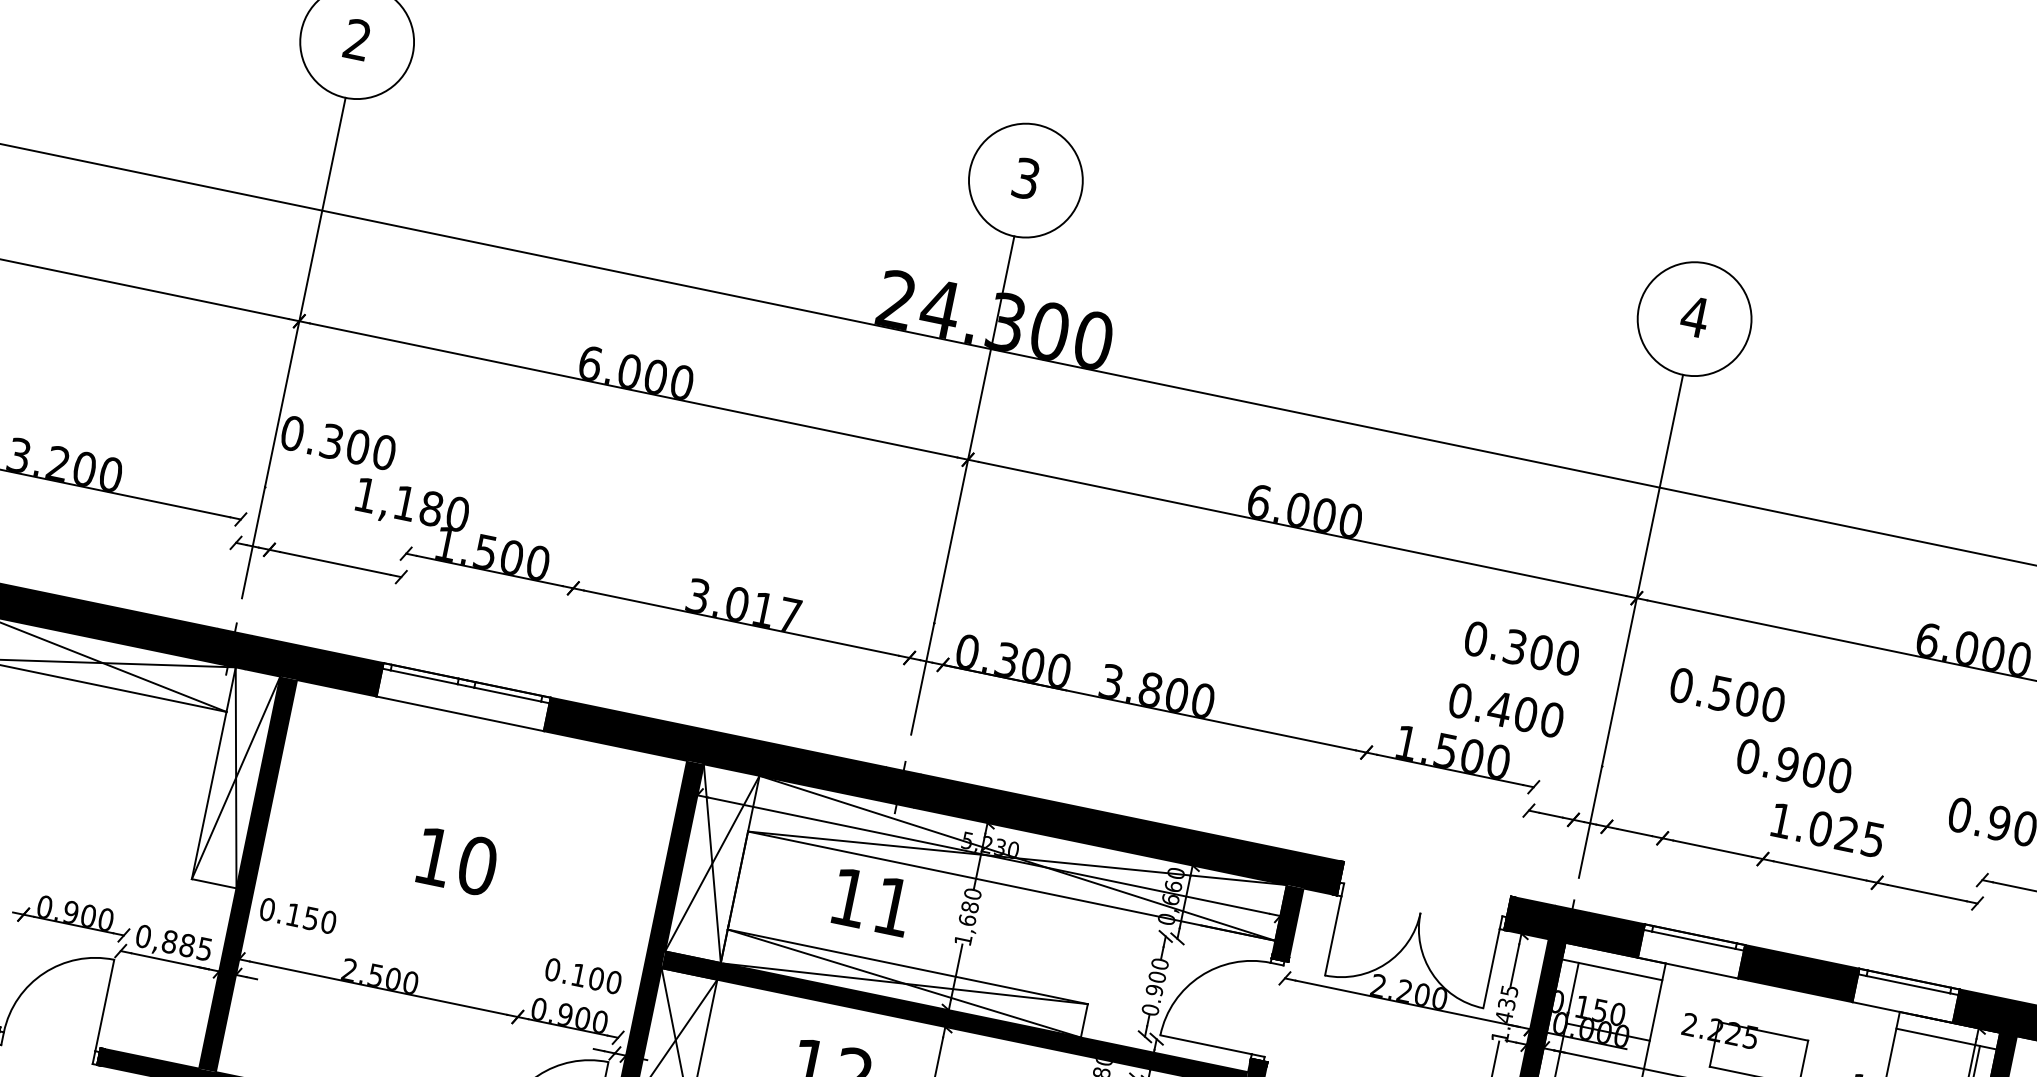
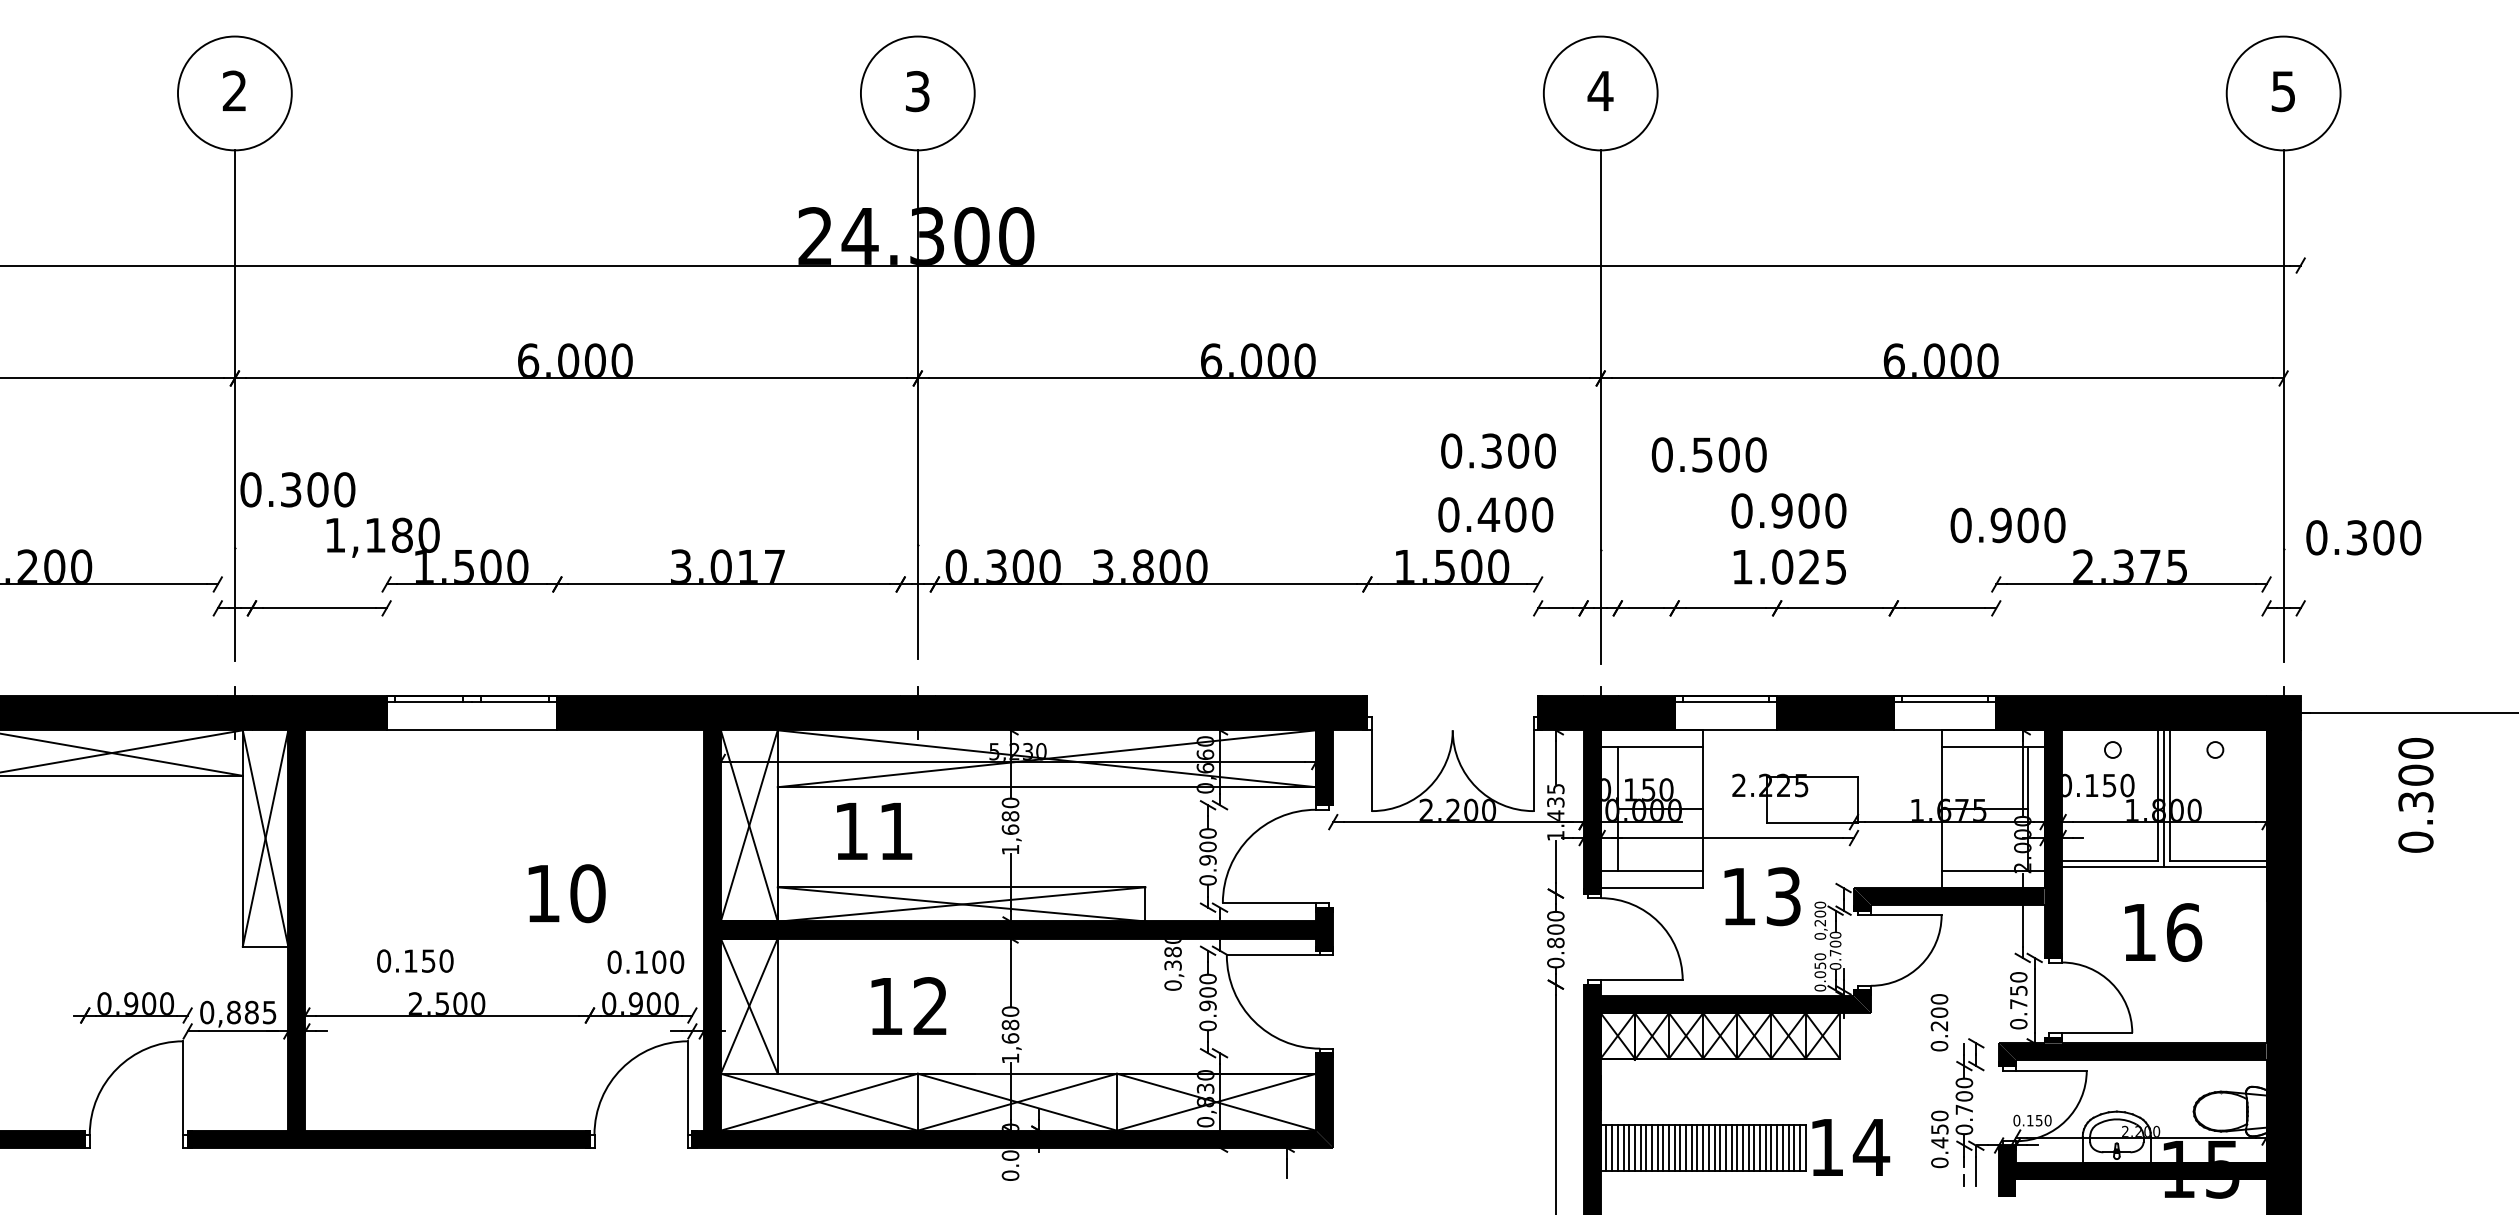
text: (1827, 829) -> (1789, 566), moved
text: (456, 861) -> (566, 893), moved
text: (872, 902) -> (874, 831), moved
text: (298, 915) -> (415, 960), moved

